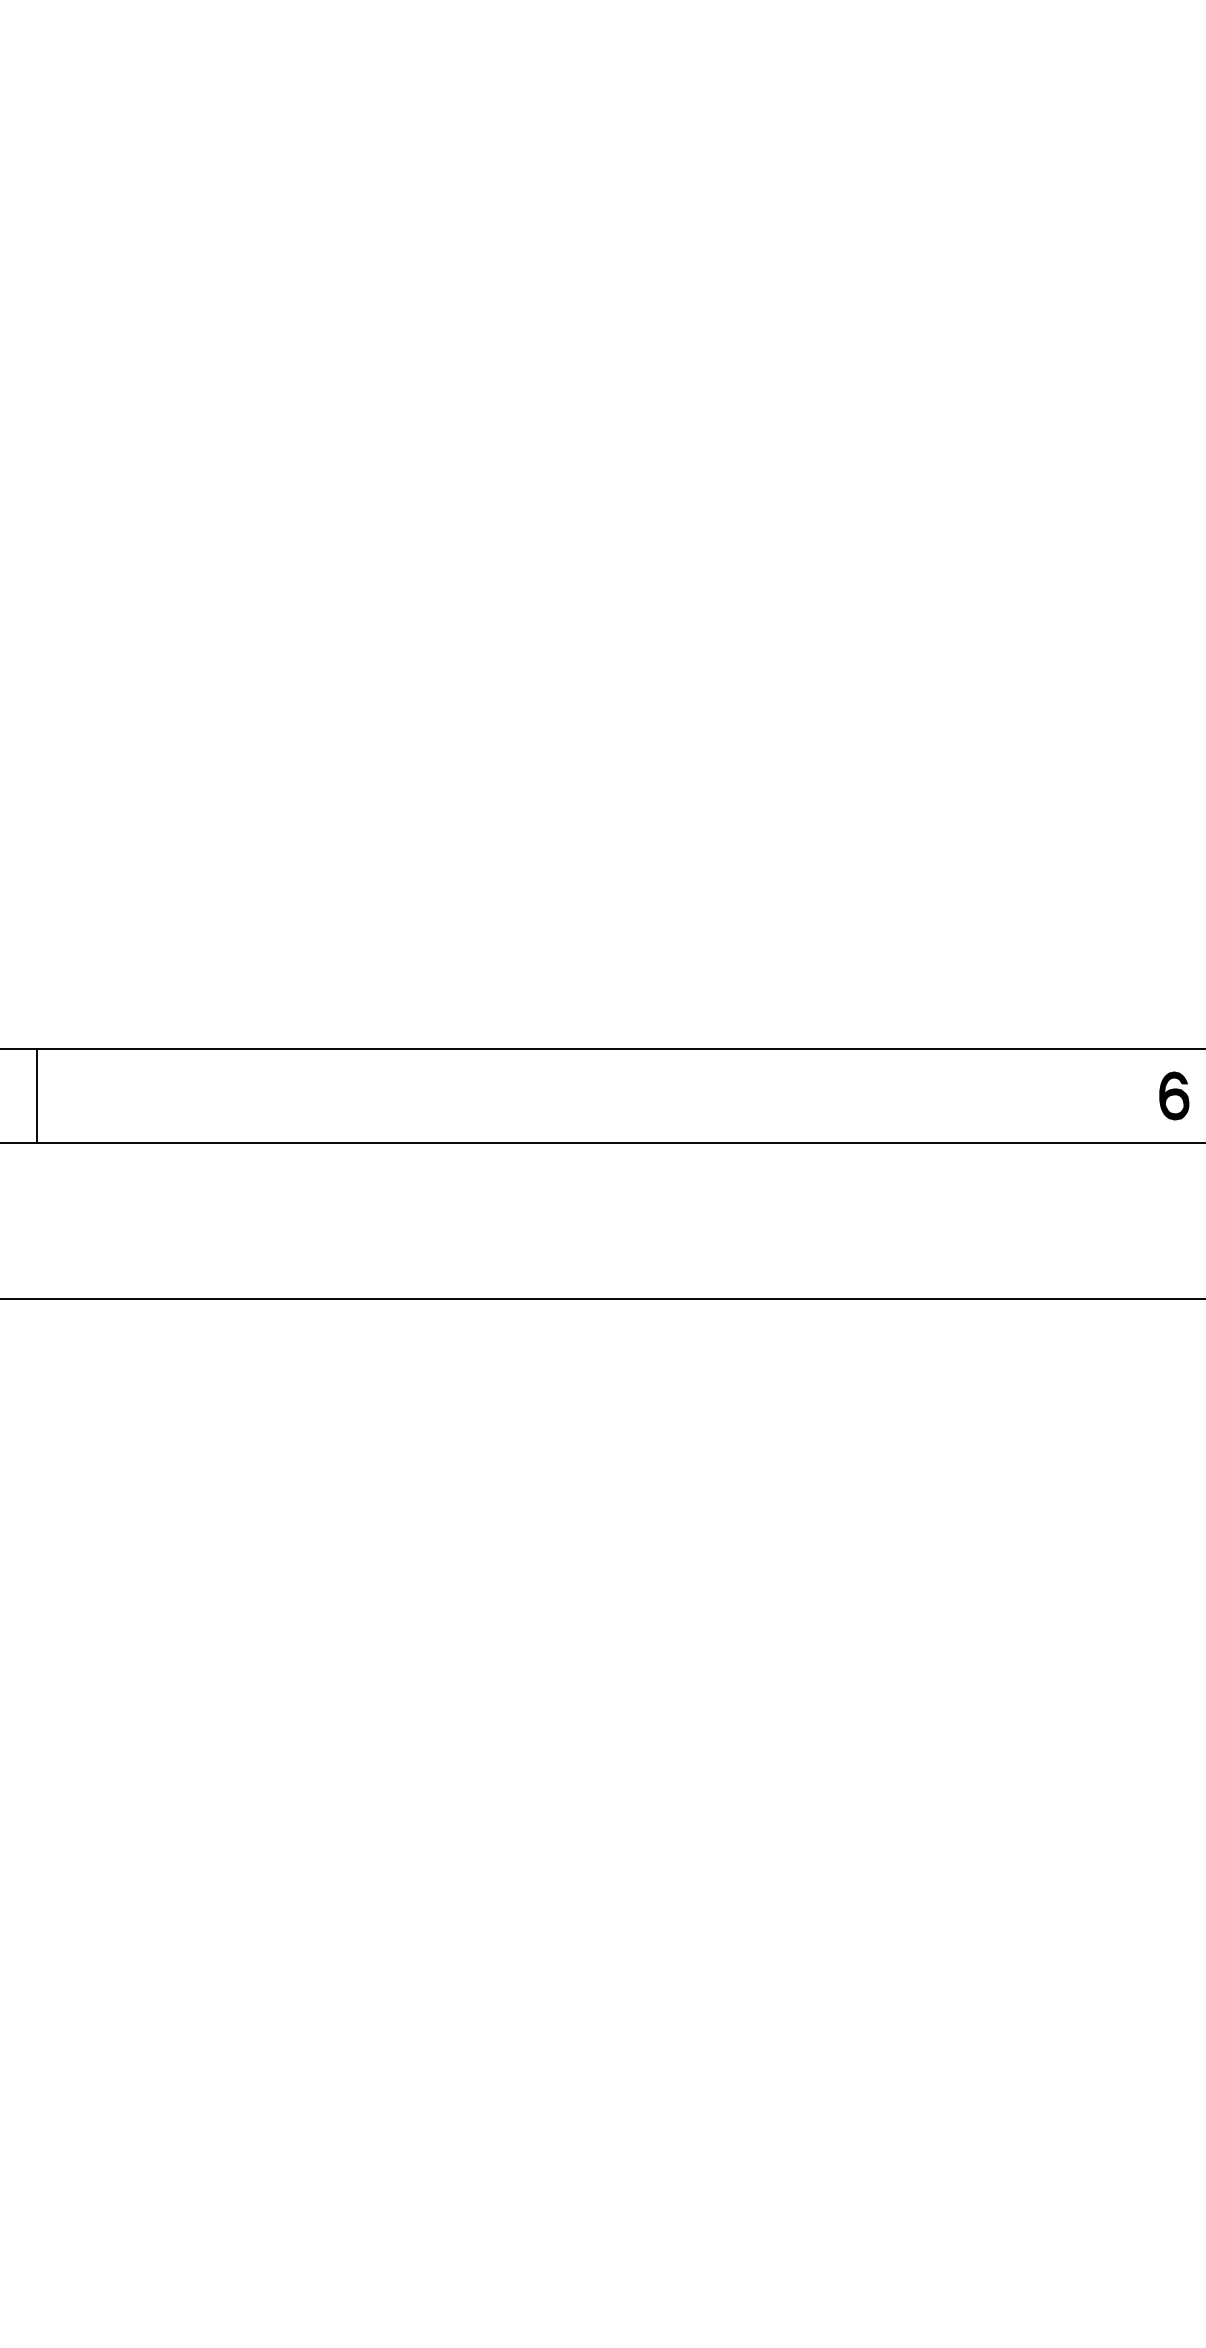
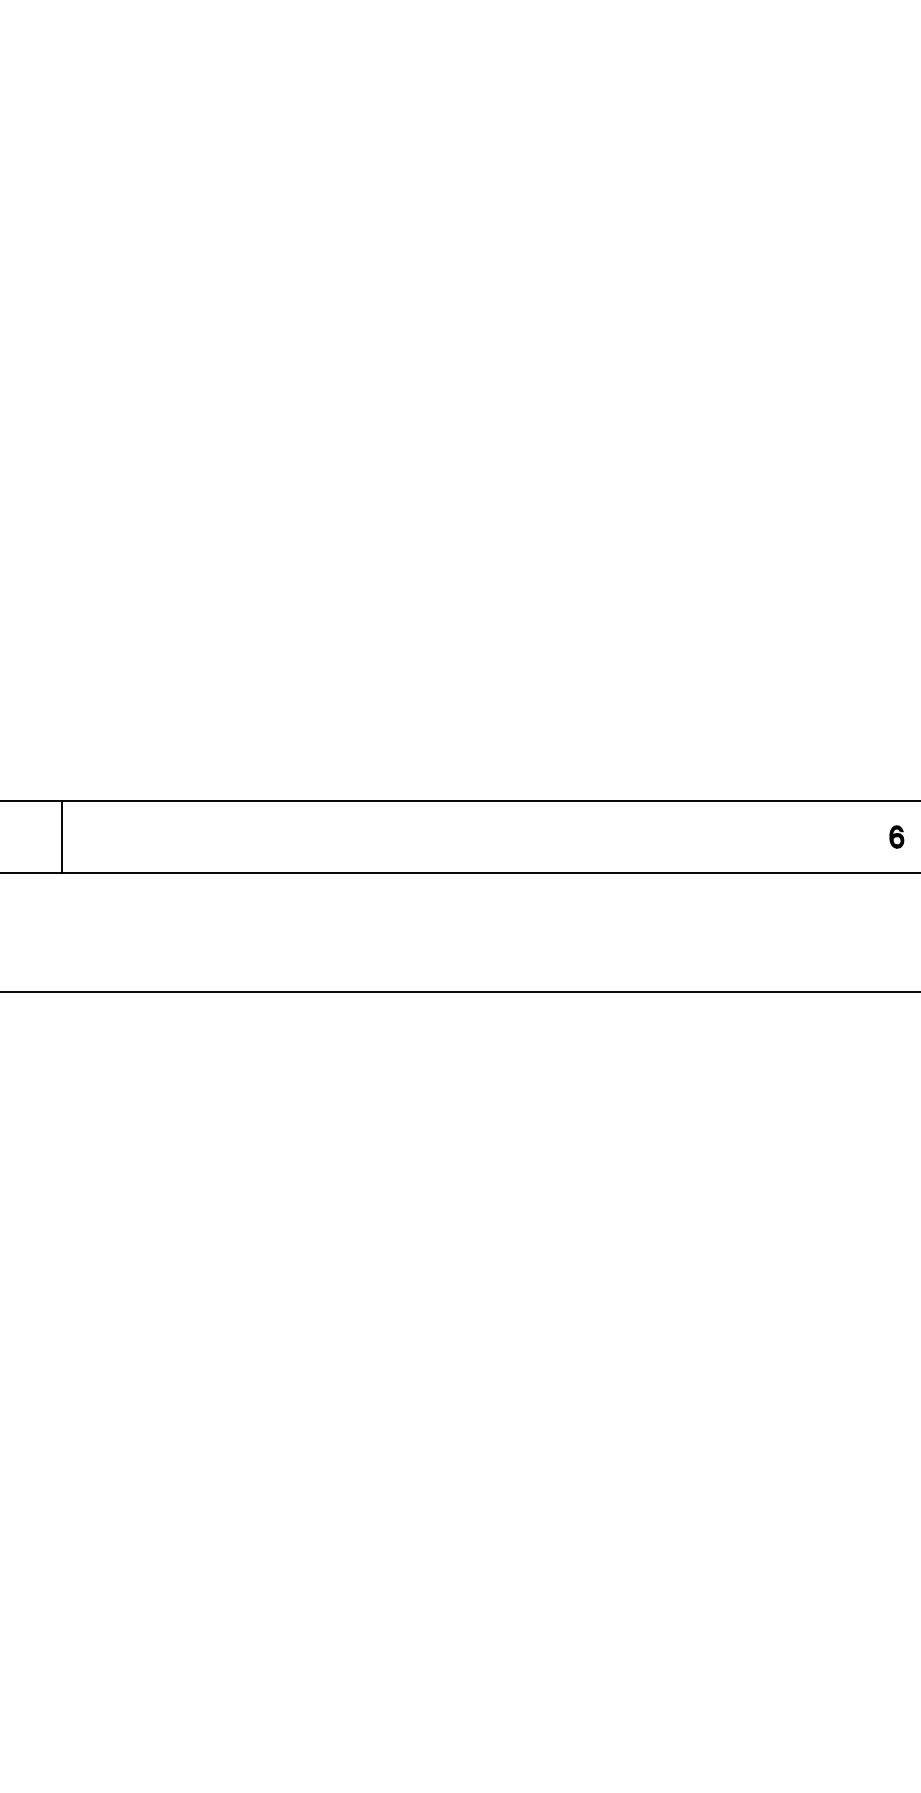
line: (37, 1095) -> (62, 836), moved
part: (1174, 1095) -> (896, 836), size x0.6

